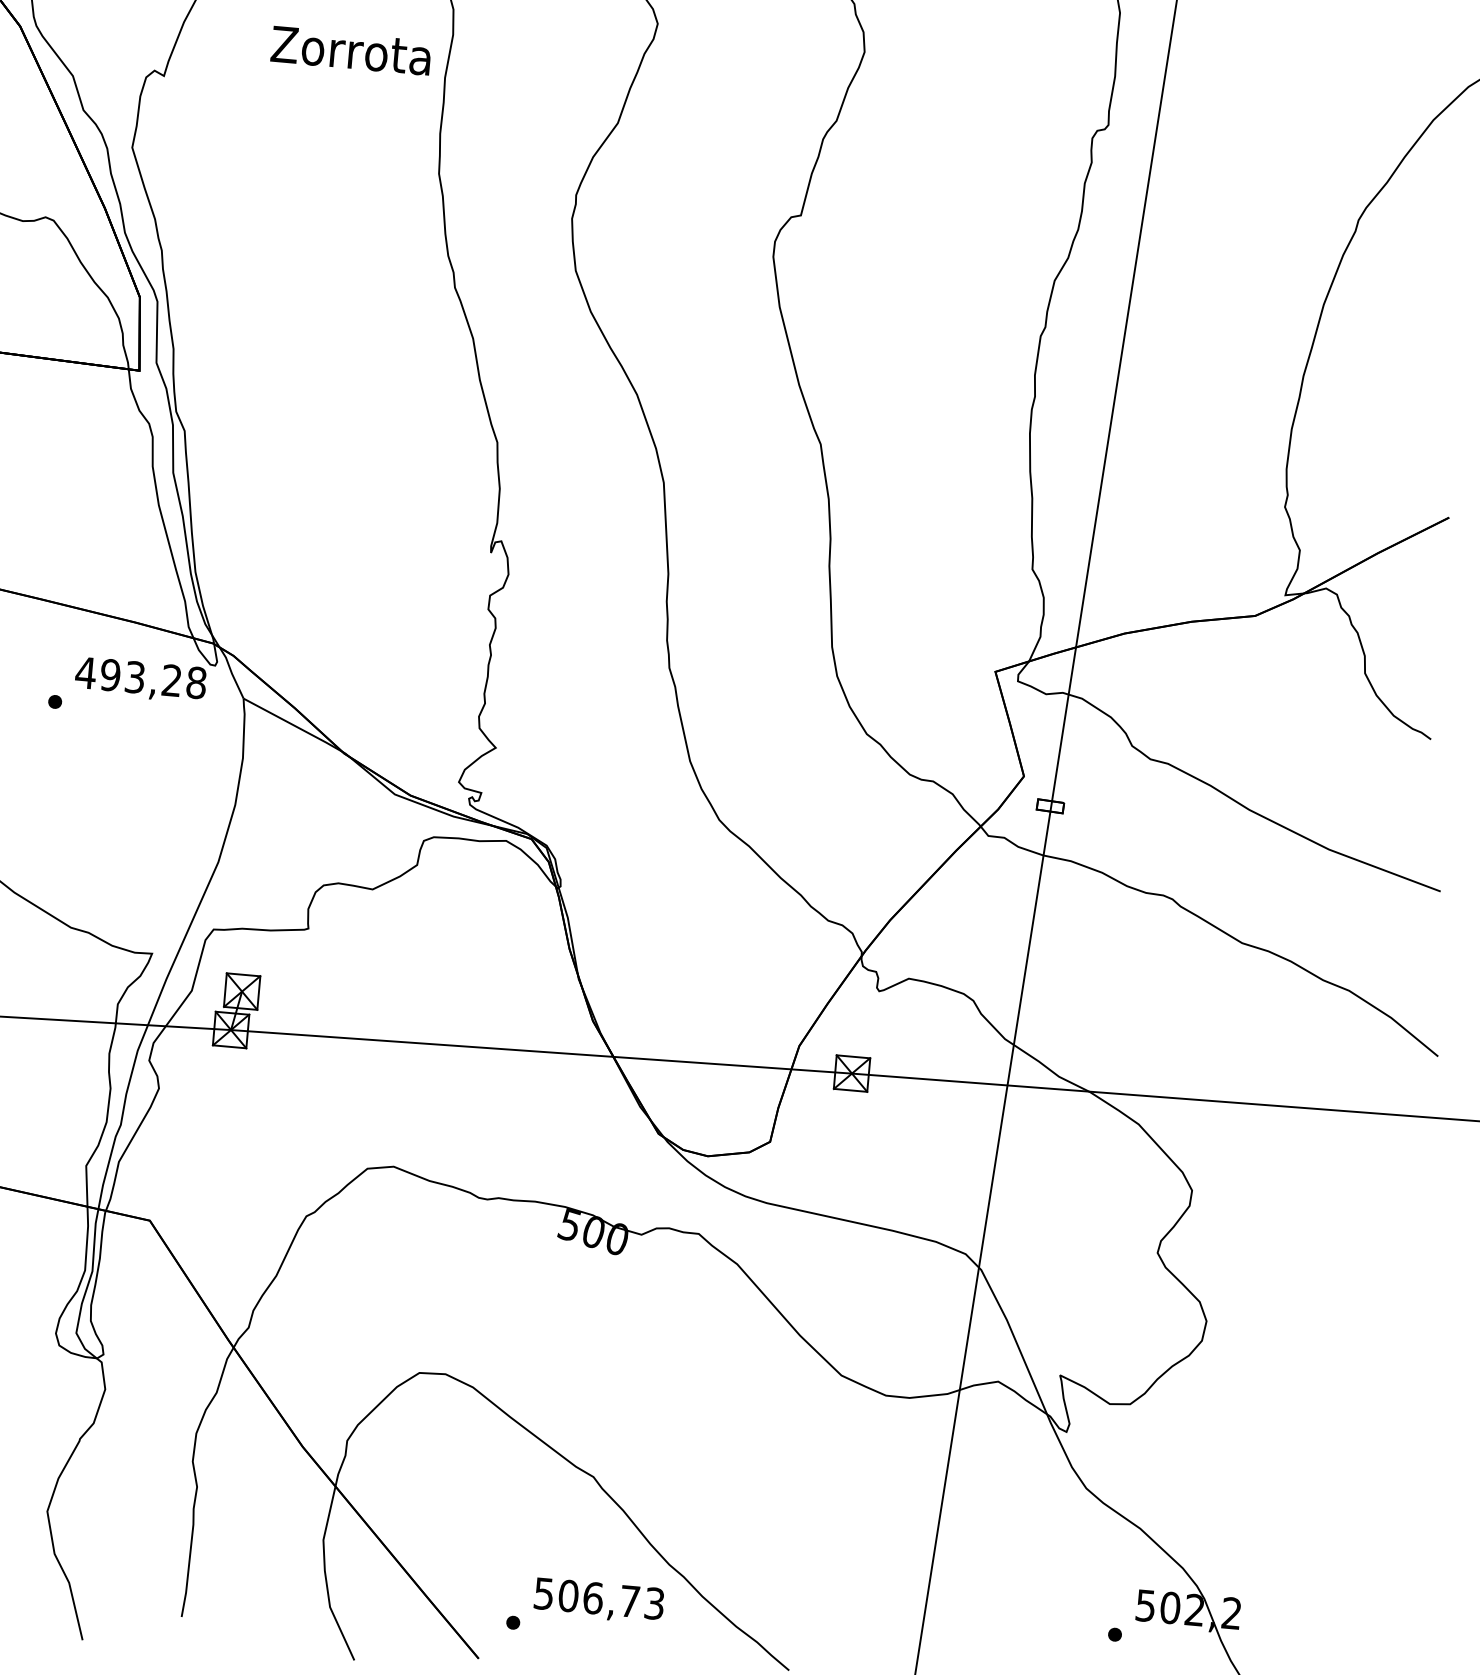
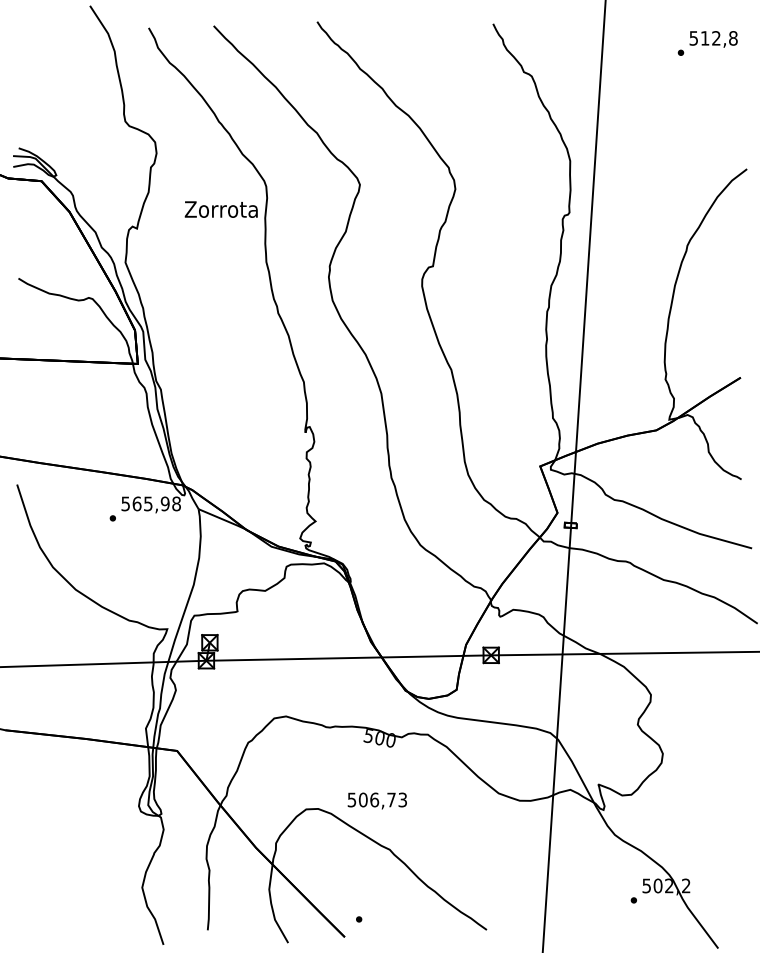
text: (129, 675) -> (145, 503), 493,28 -> 565,98
text: (597, 1599) -> (376, 800), moved

